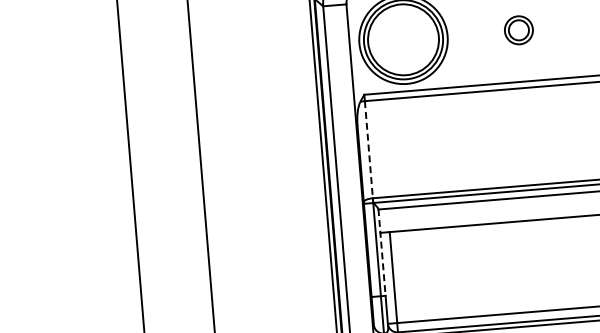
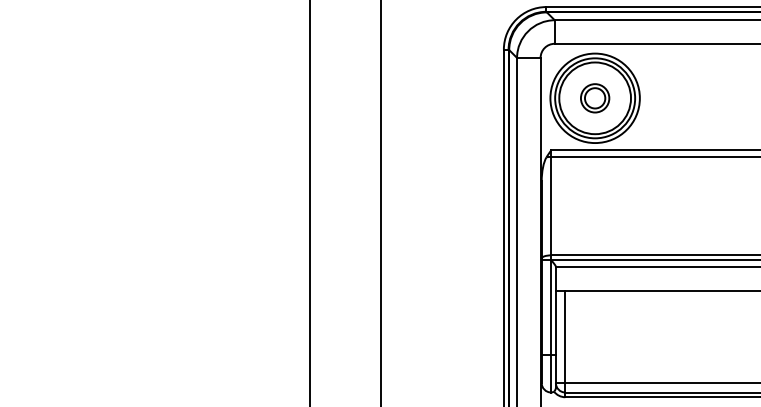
part: (519, 30) -> (595, 98), moved
line: (369, 150) -> (551, 206), dashed -> solid
line: (381, 252) -> (555, 310), dashed -> solid

